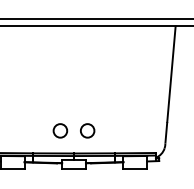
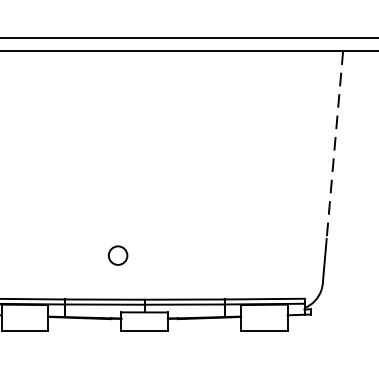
line: (171, 74) -> (335, 145), solid -> dashed
circle: (60, 130) -> (118, 254), size x0.7
circle: (87, 130) -> (170, 254), removed

